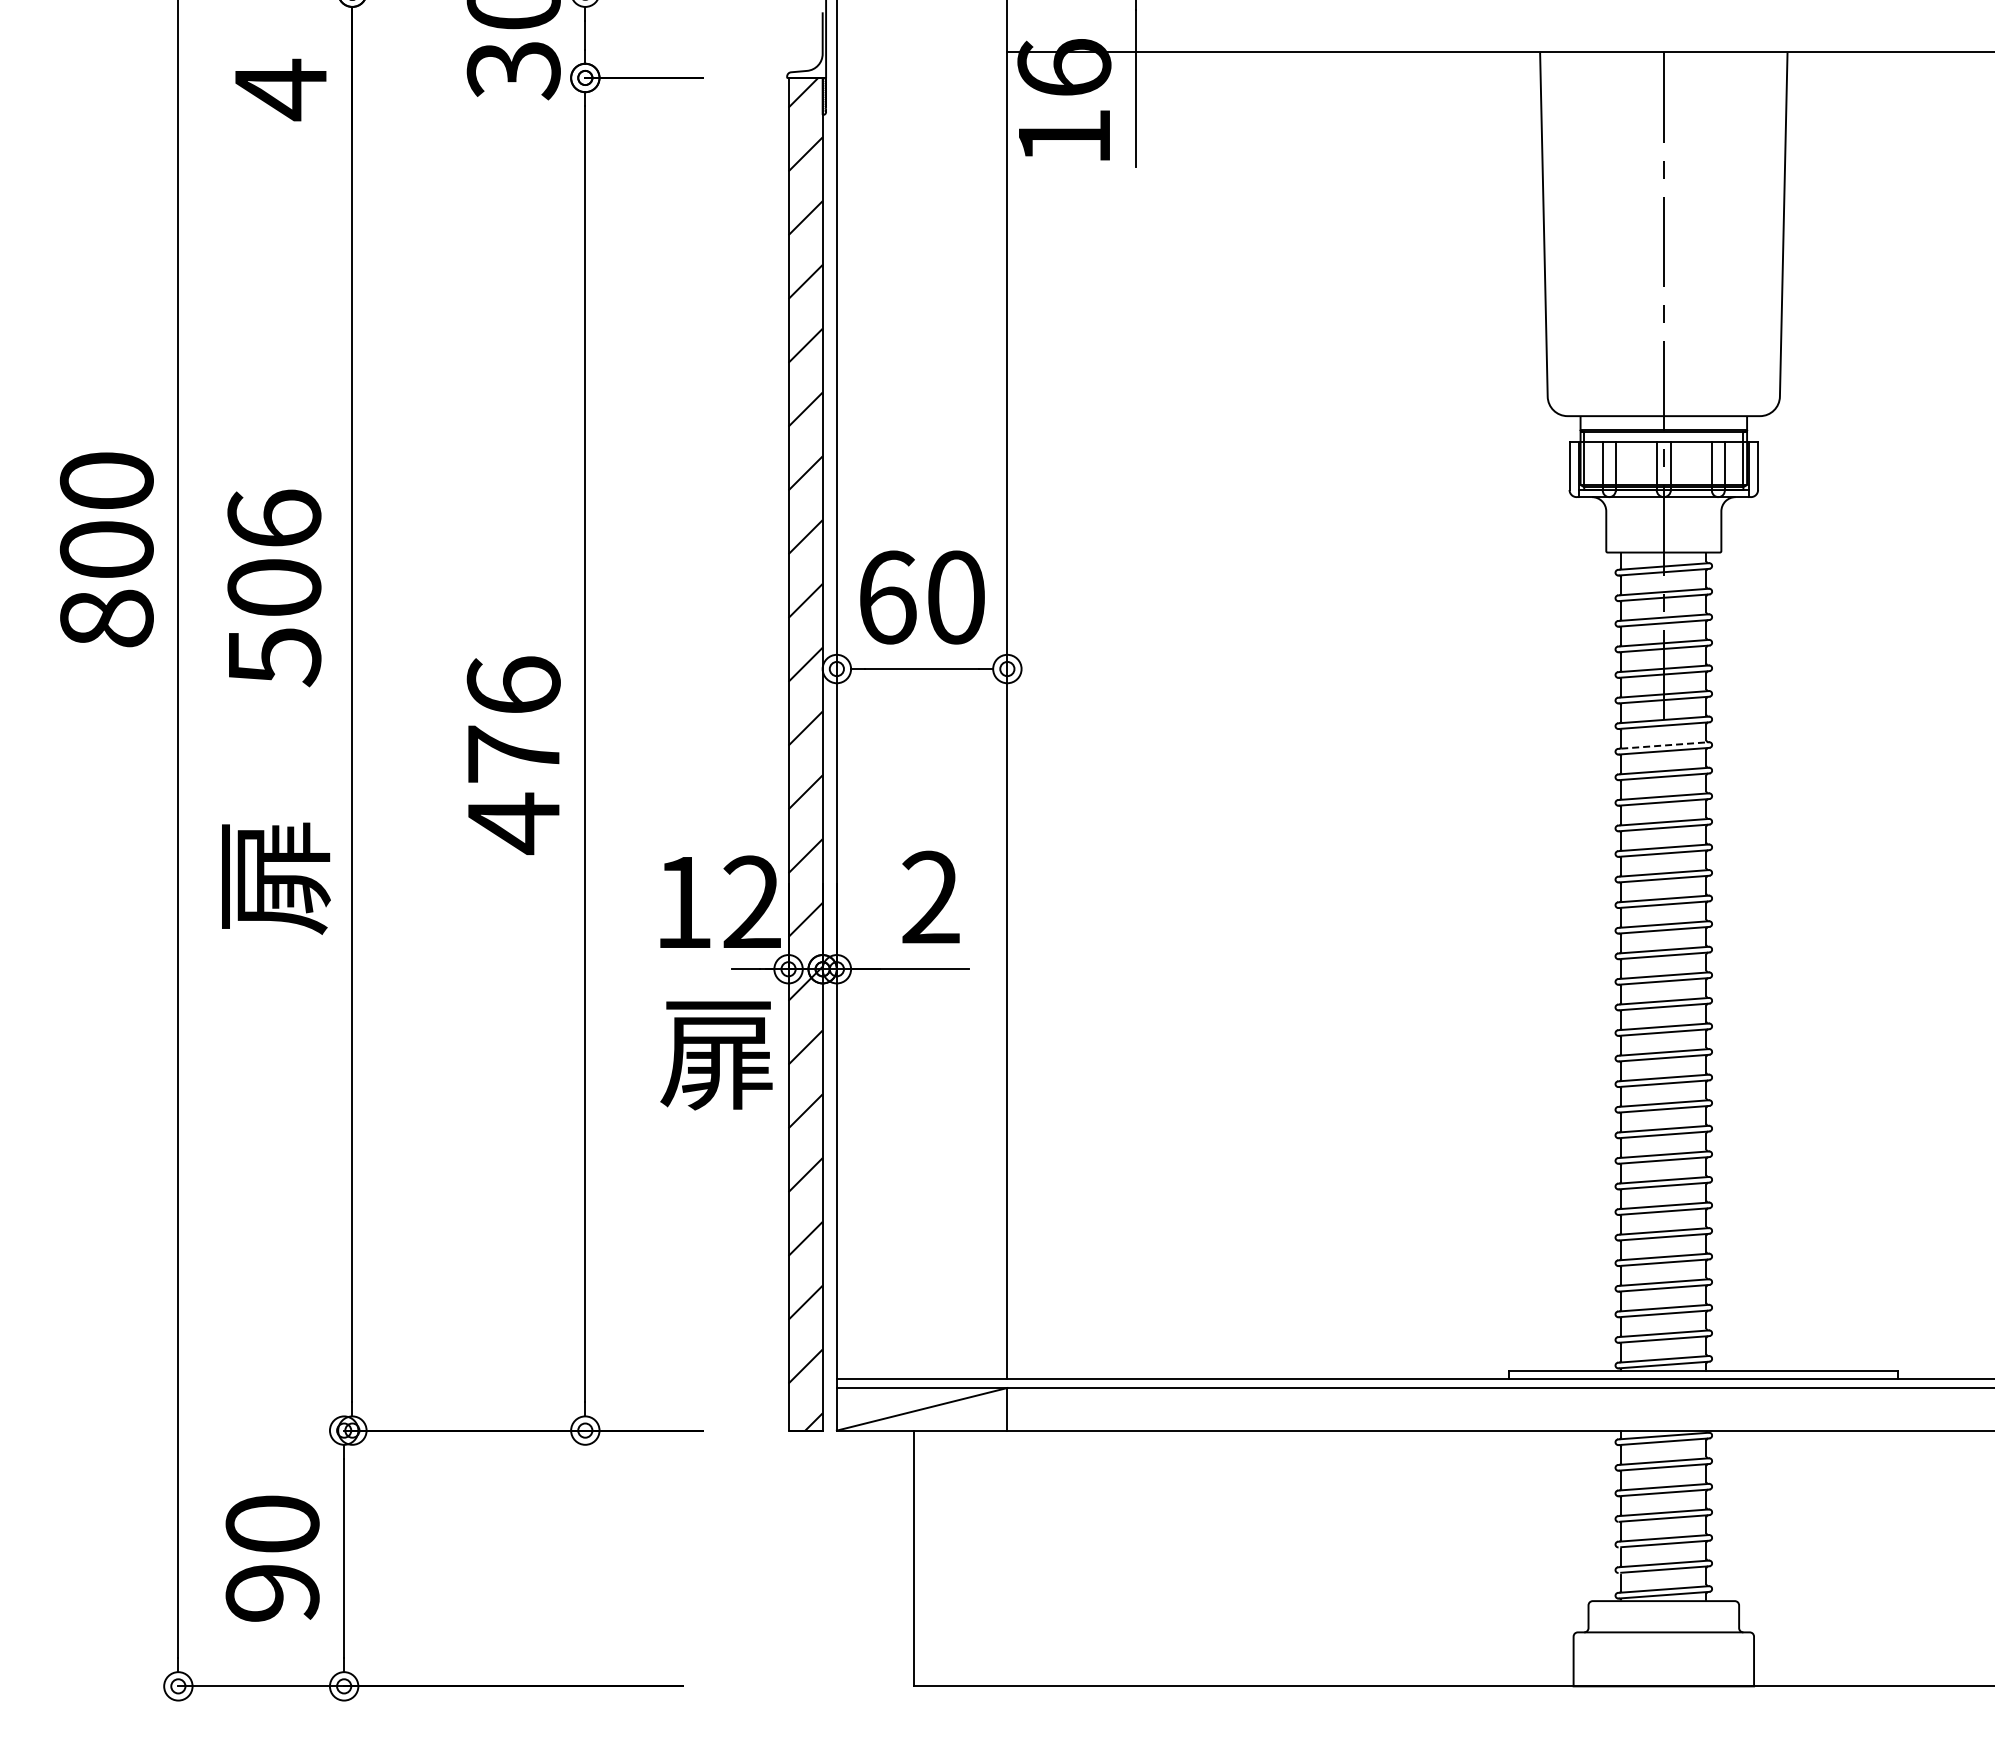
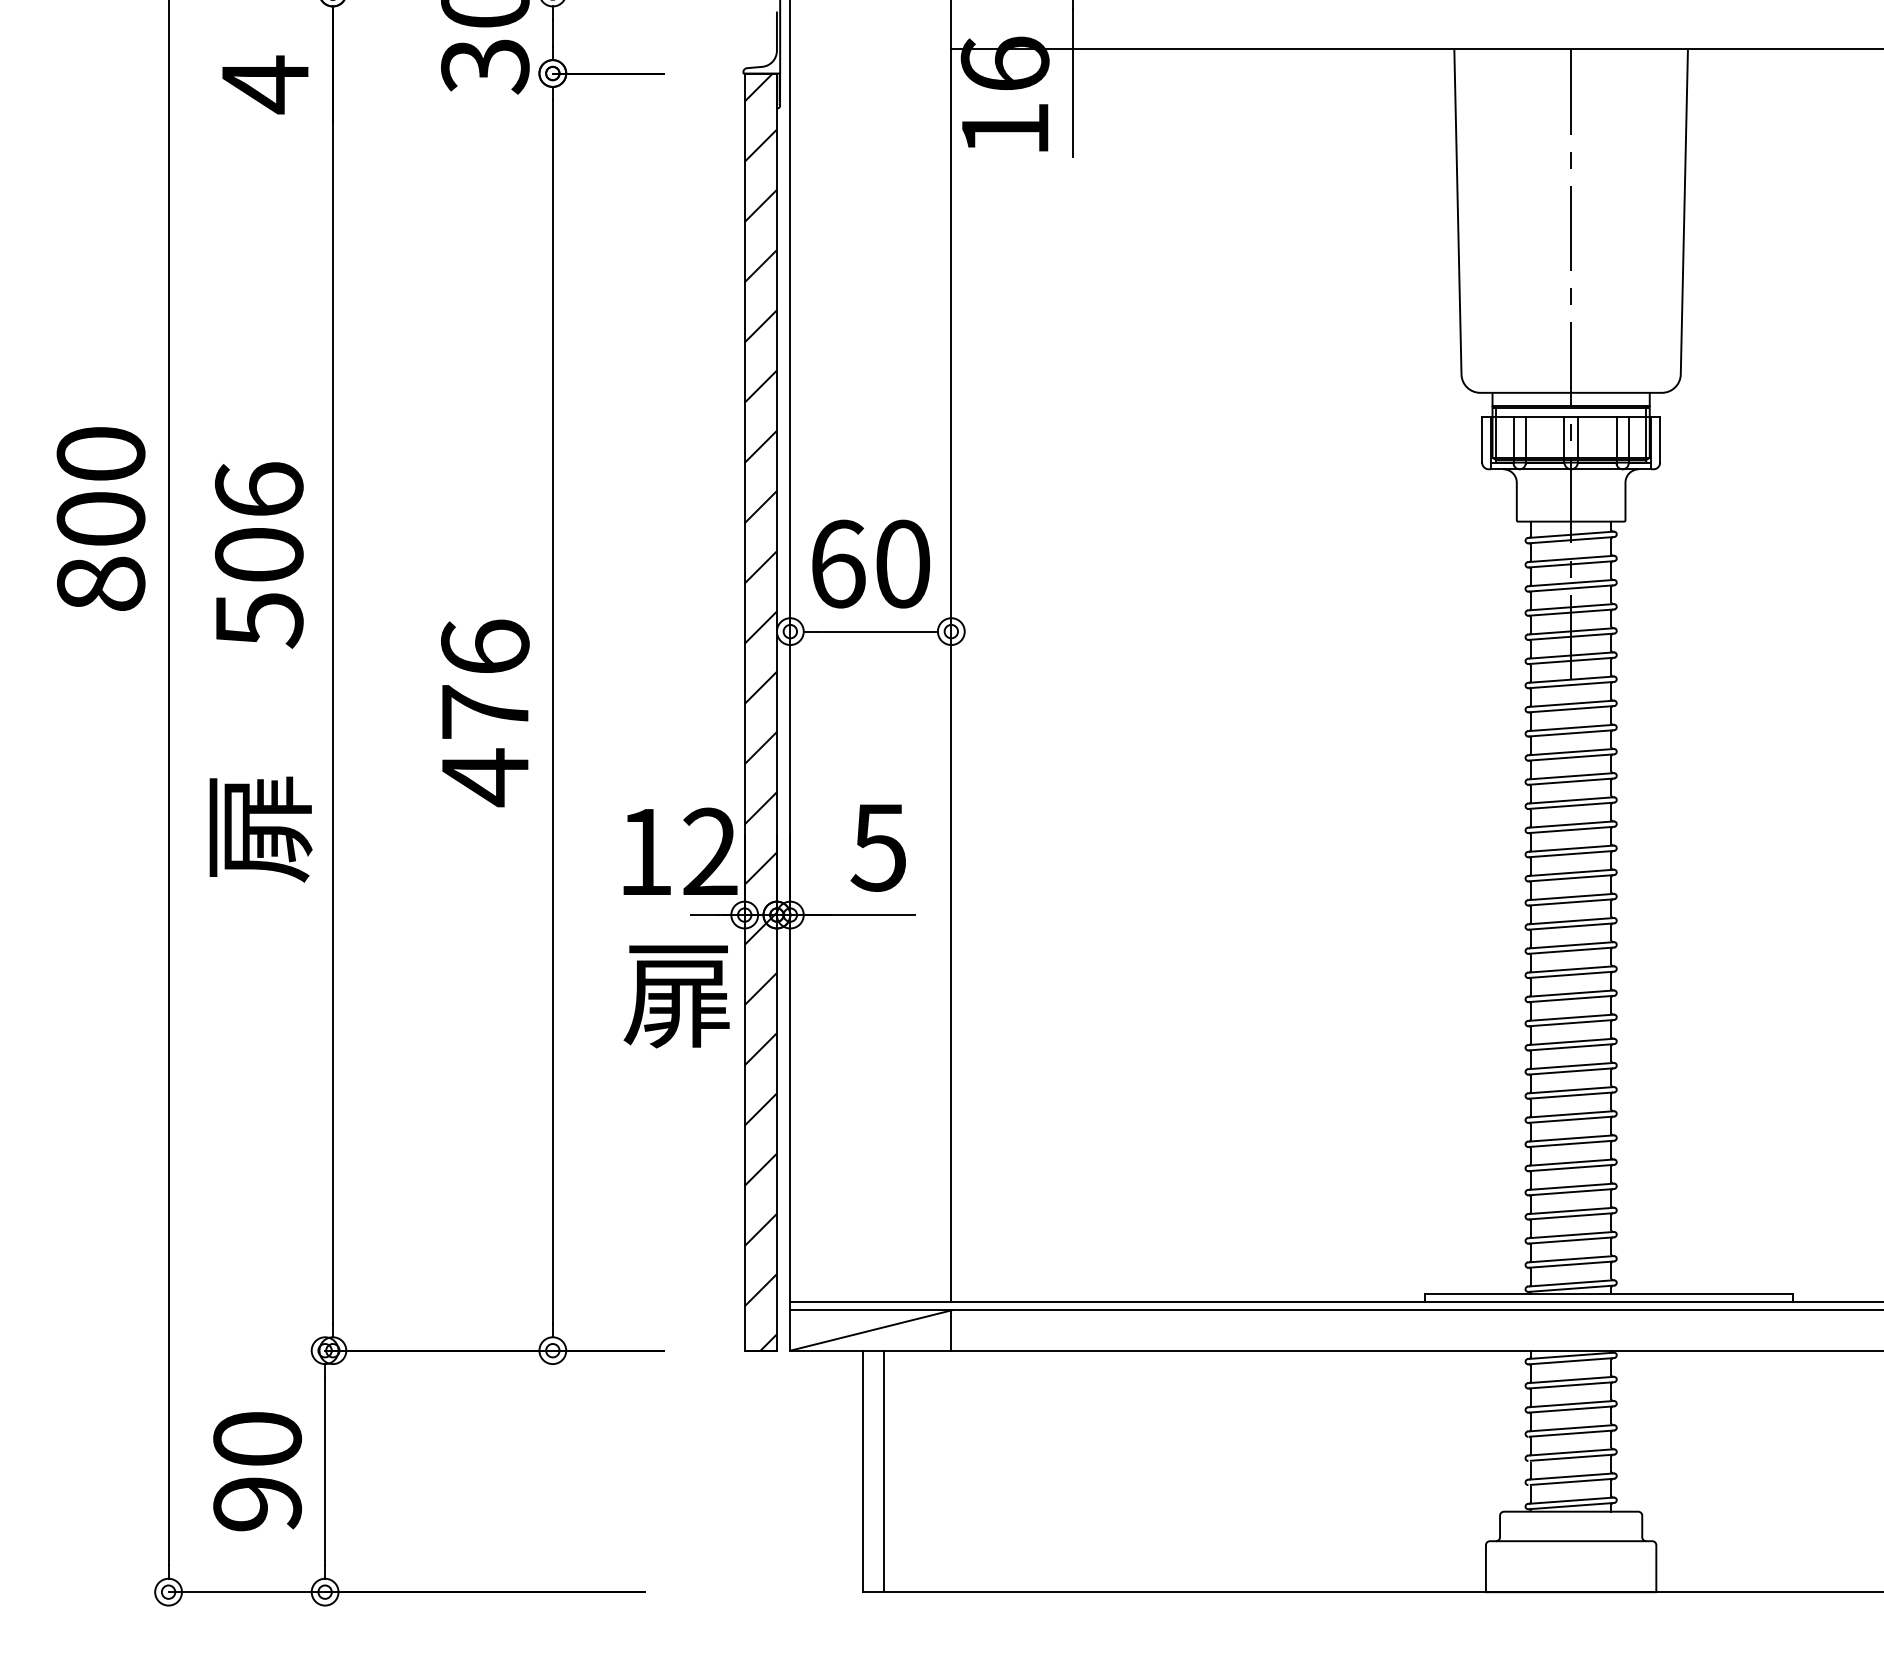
line: (1663, 745) -> (1570, 703), dashed -> solid
text: (929, 897) -> (877, 847), 2 -> 5
line: (936, 1558) -> (884, 1471), added

